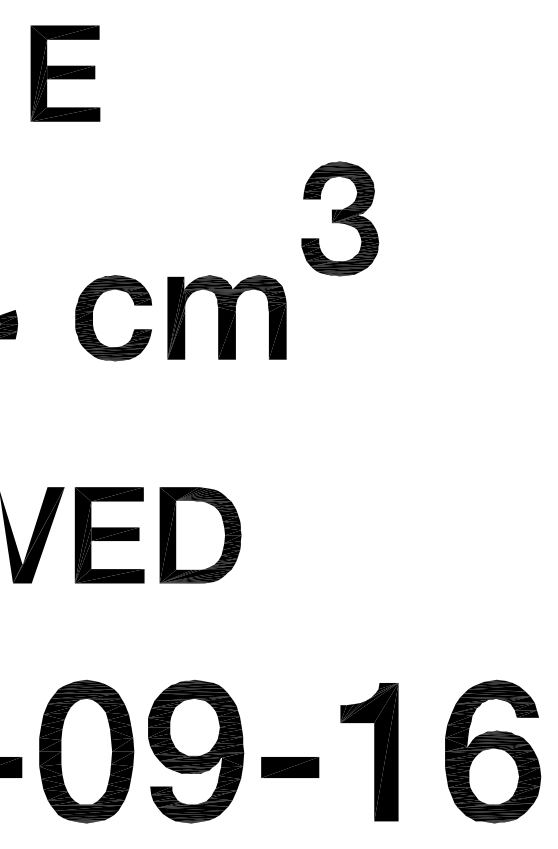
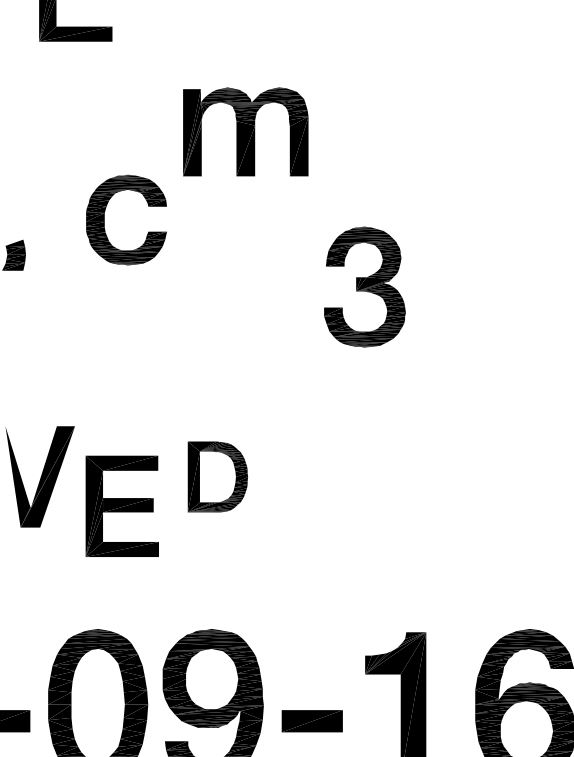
part: (340, 218) -> (365, 286), moved
part: (226, 317) -> (245, 131), moved
part: (92, 318) -> (104, 220), moved
part: (109, 535) -> (122, 506), moved
part: (200, 535) -> (217, 477), size x0.7

